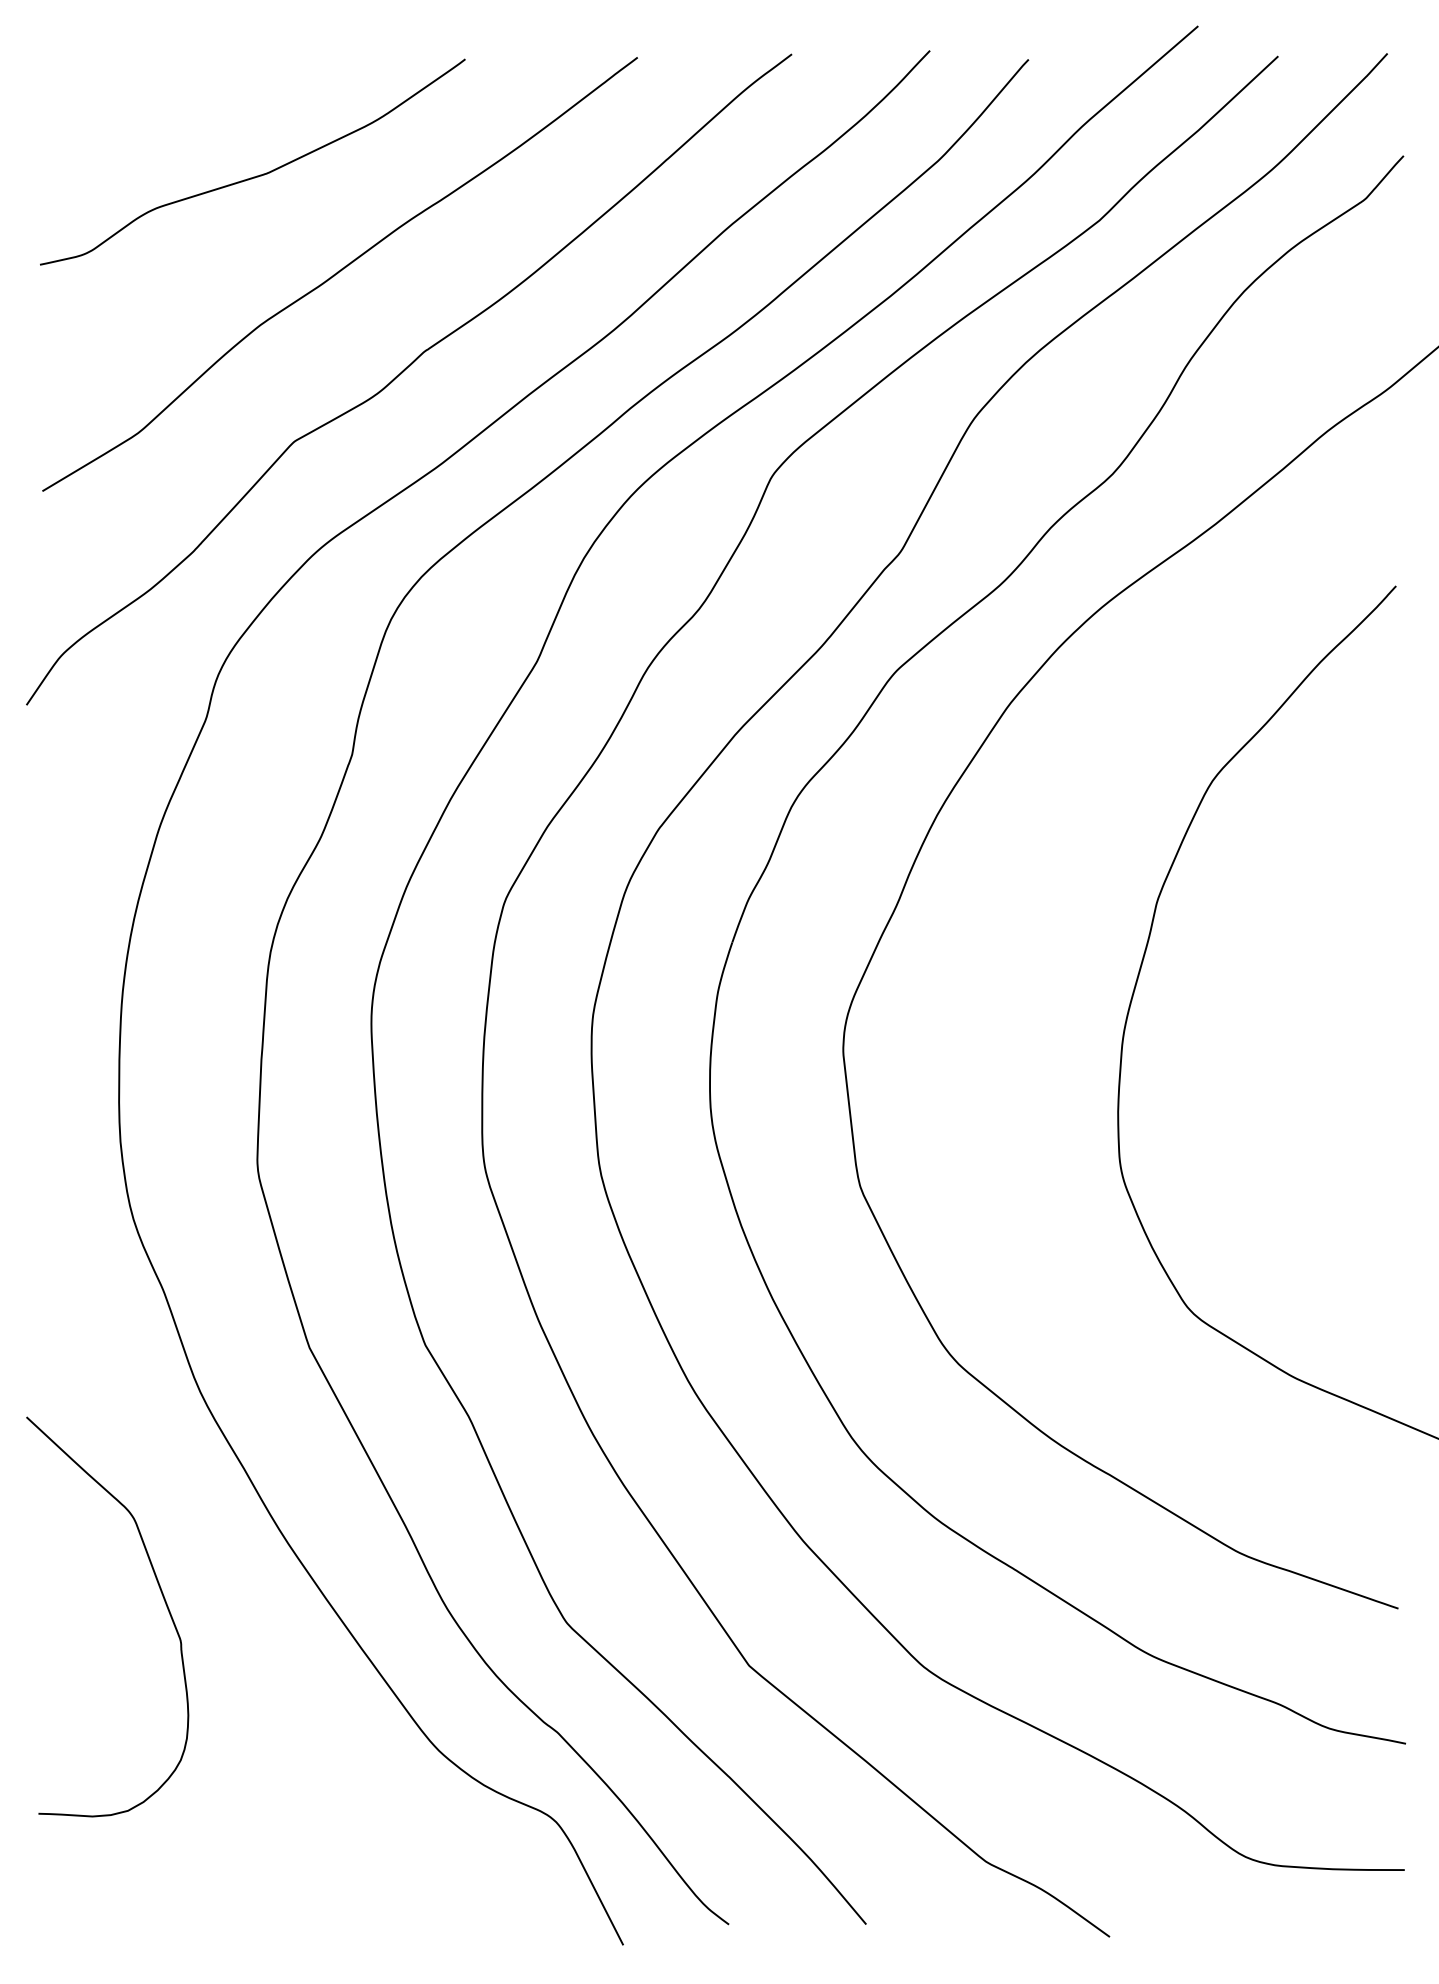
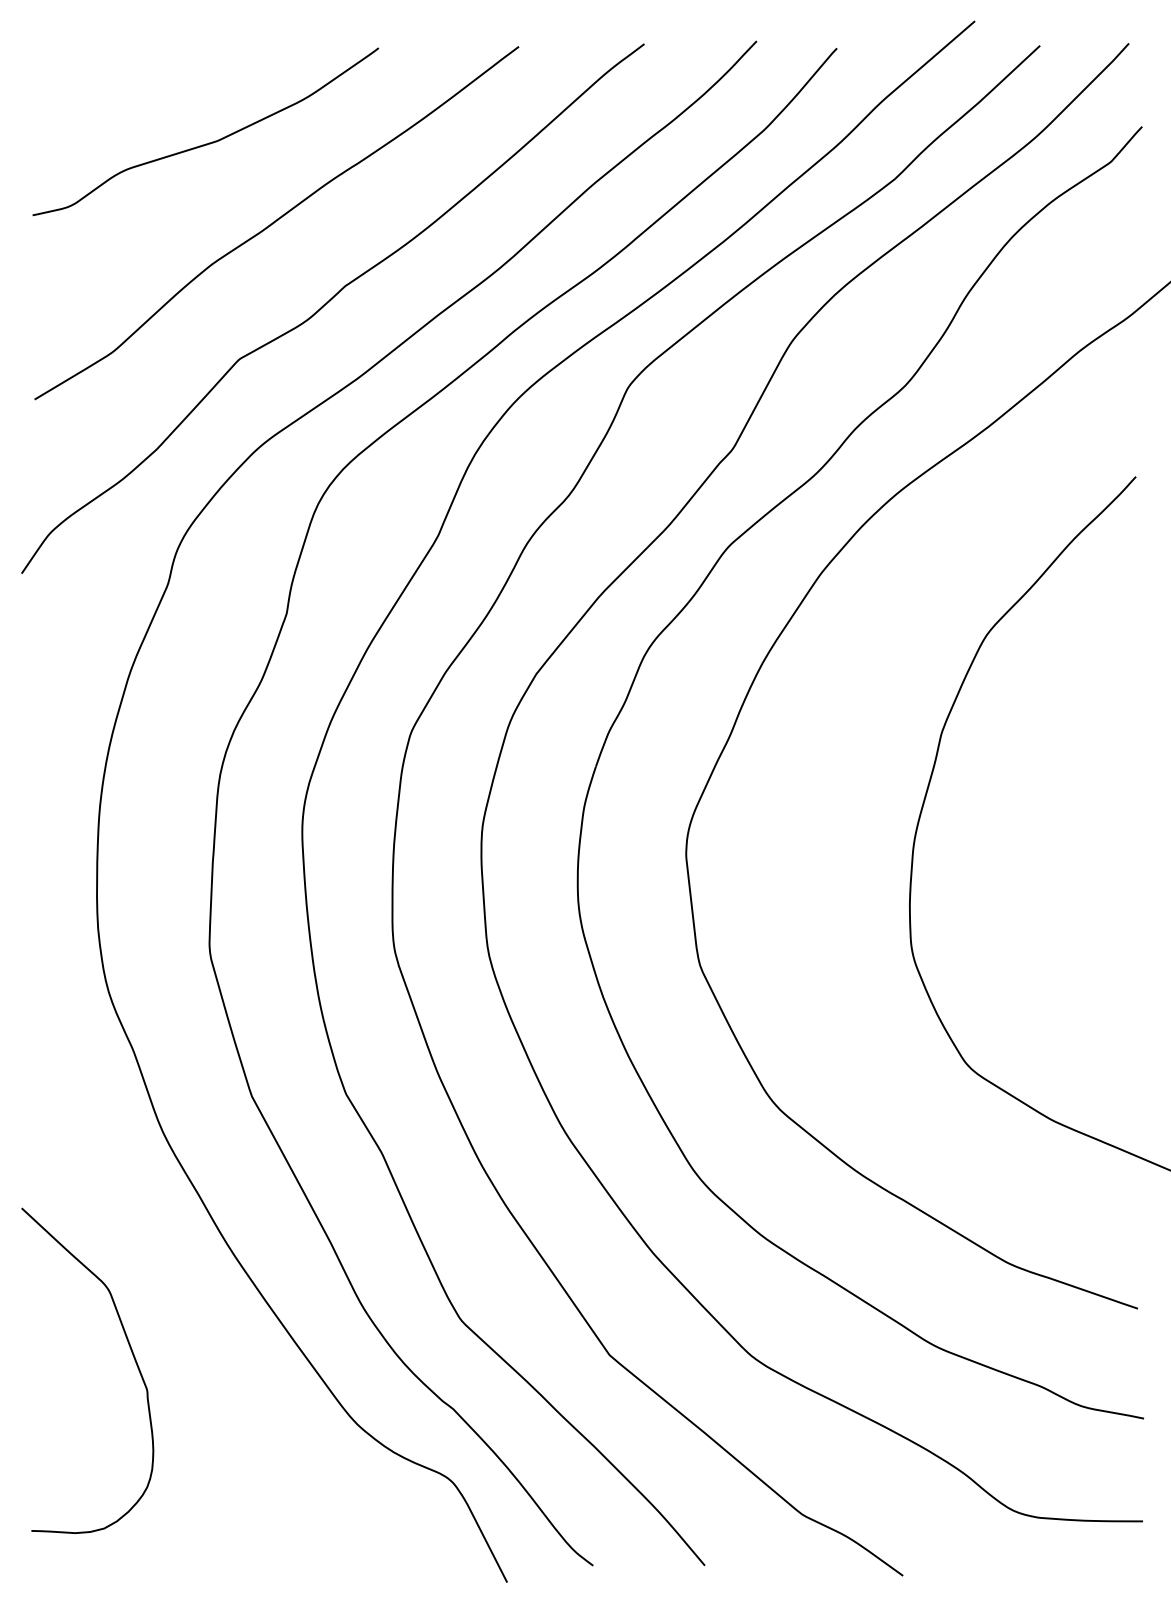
curve: (161, 1594) -> (131, 1352), moved

